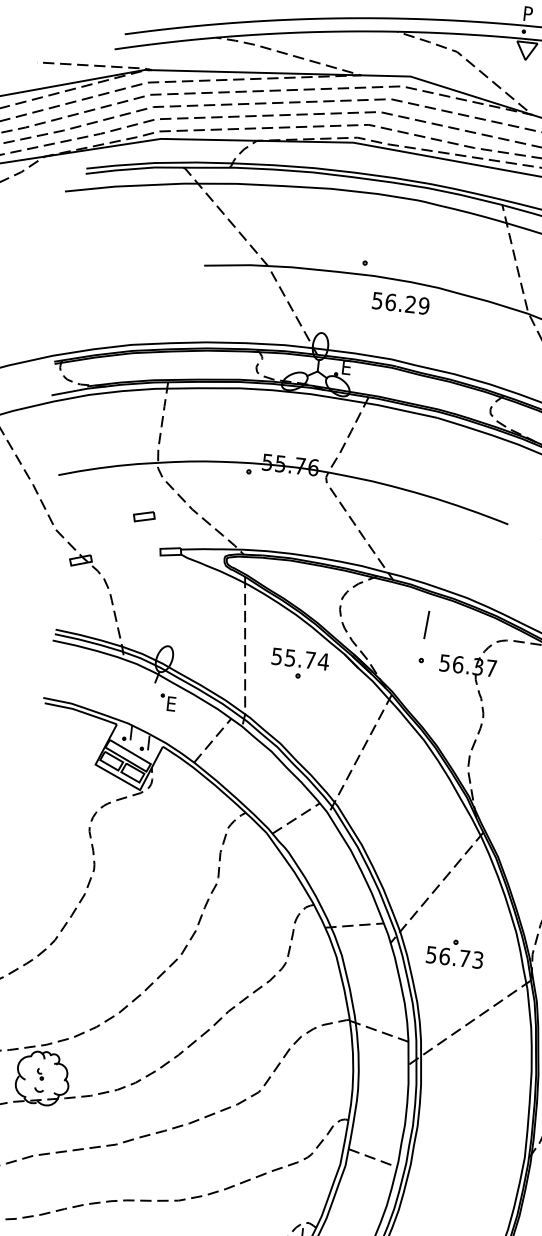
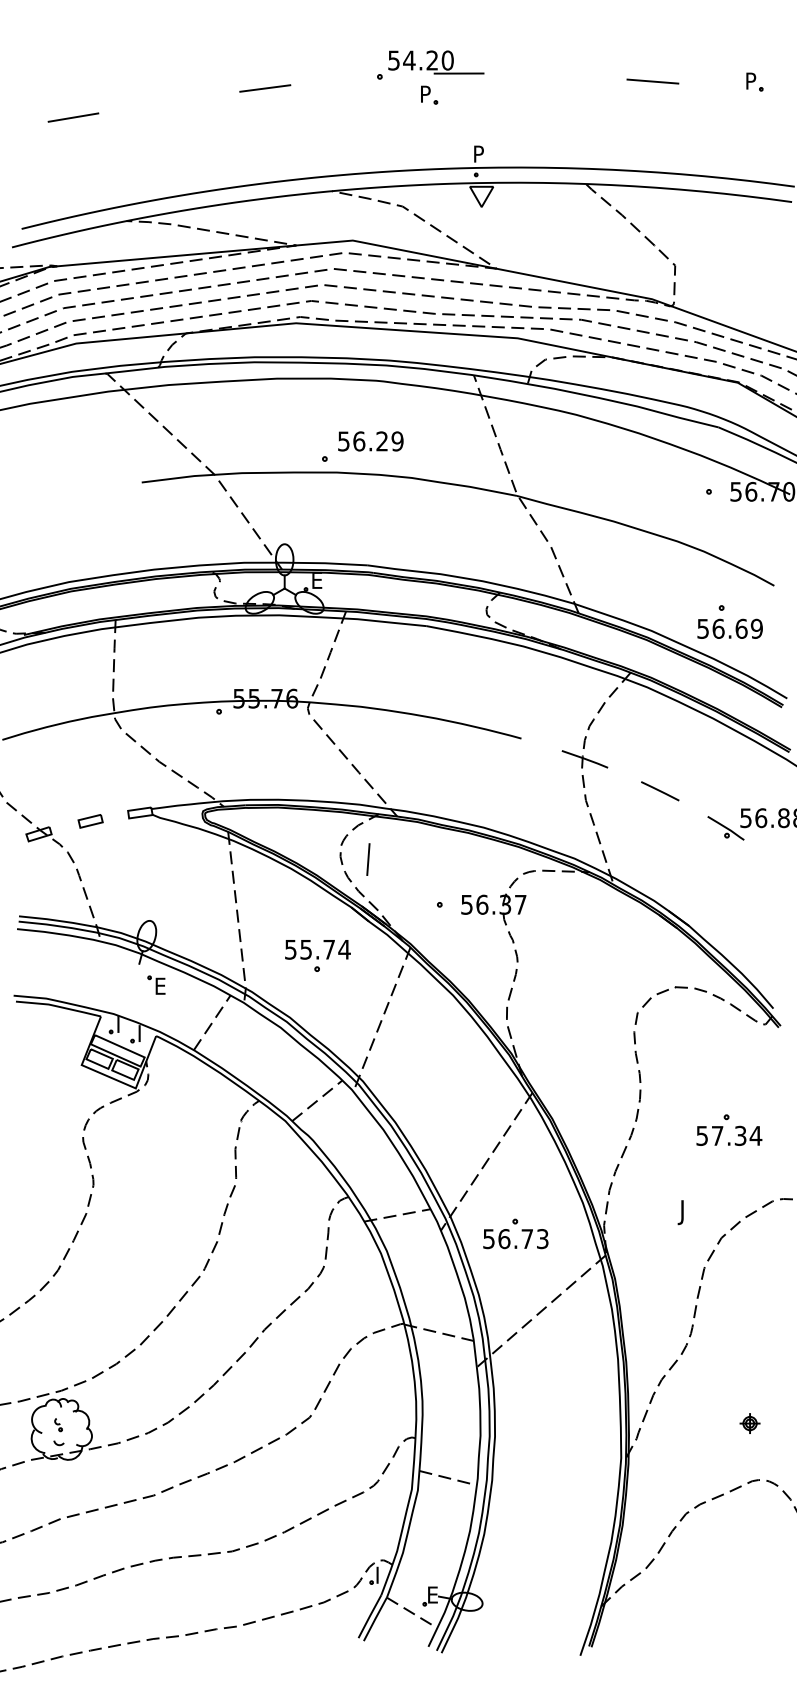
text: (400, 303) -> (370, 441), moved
part: (144, 516) -> (90, 821), moved
line: (426, 624) -> (368, 859), moved
part: (299, 664) -> (317, 955), moved

